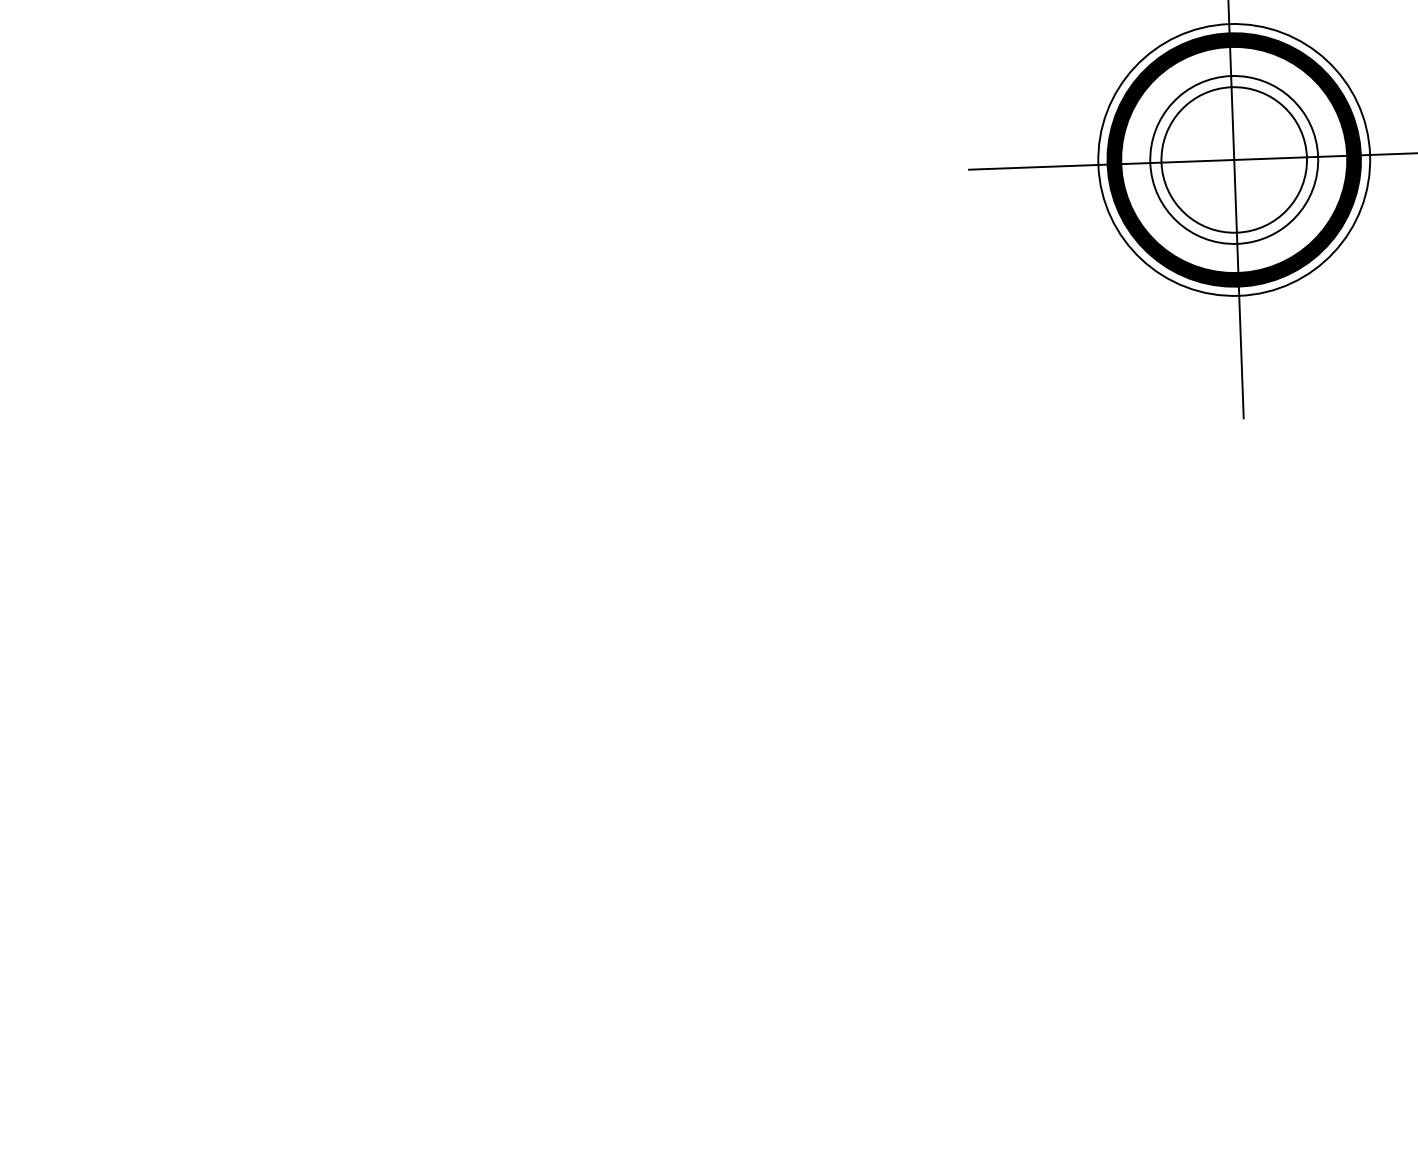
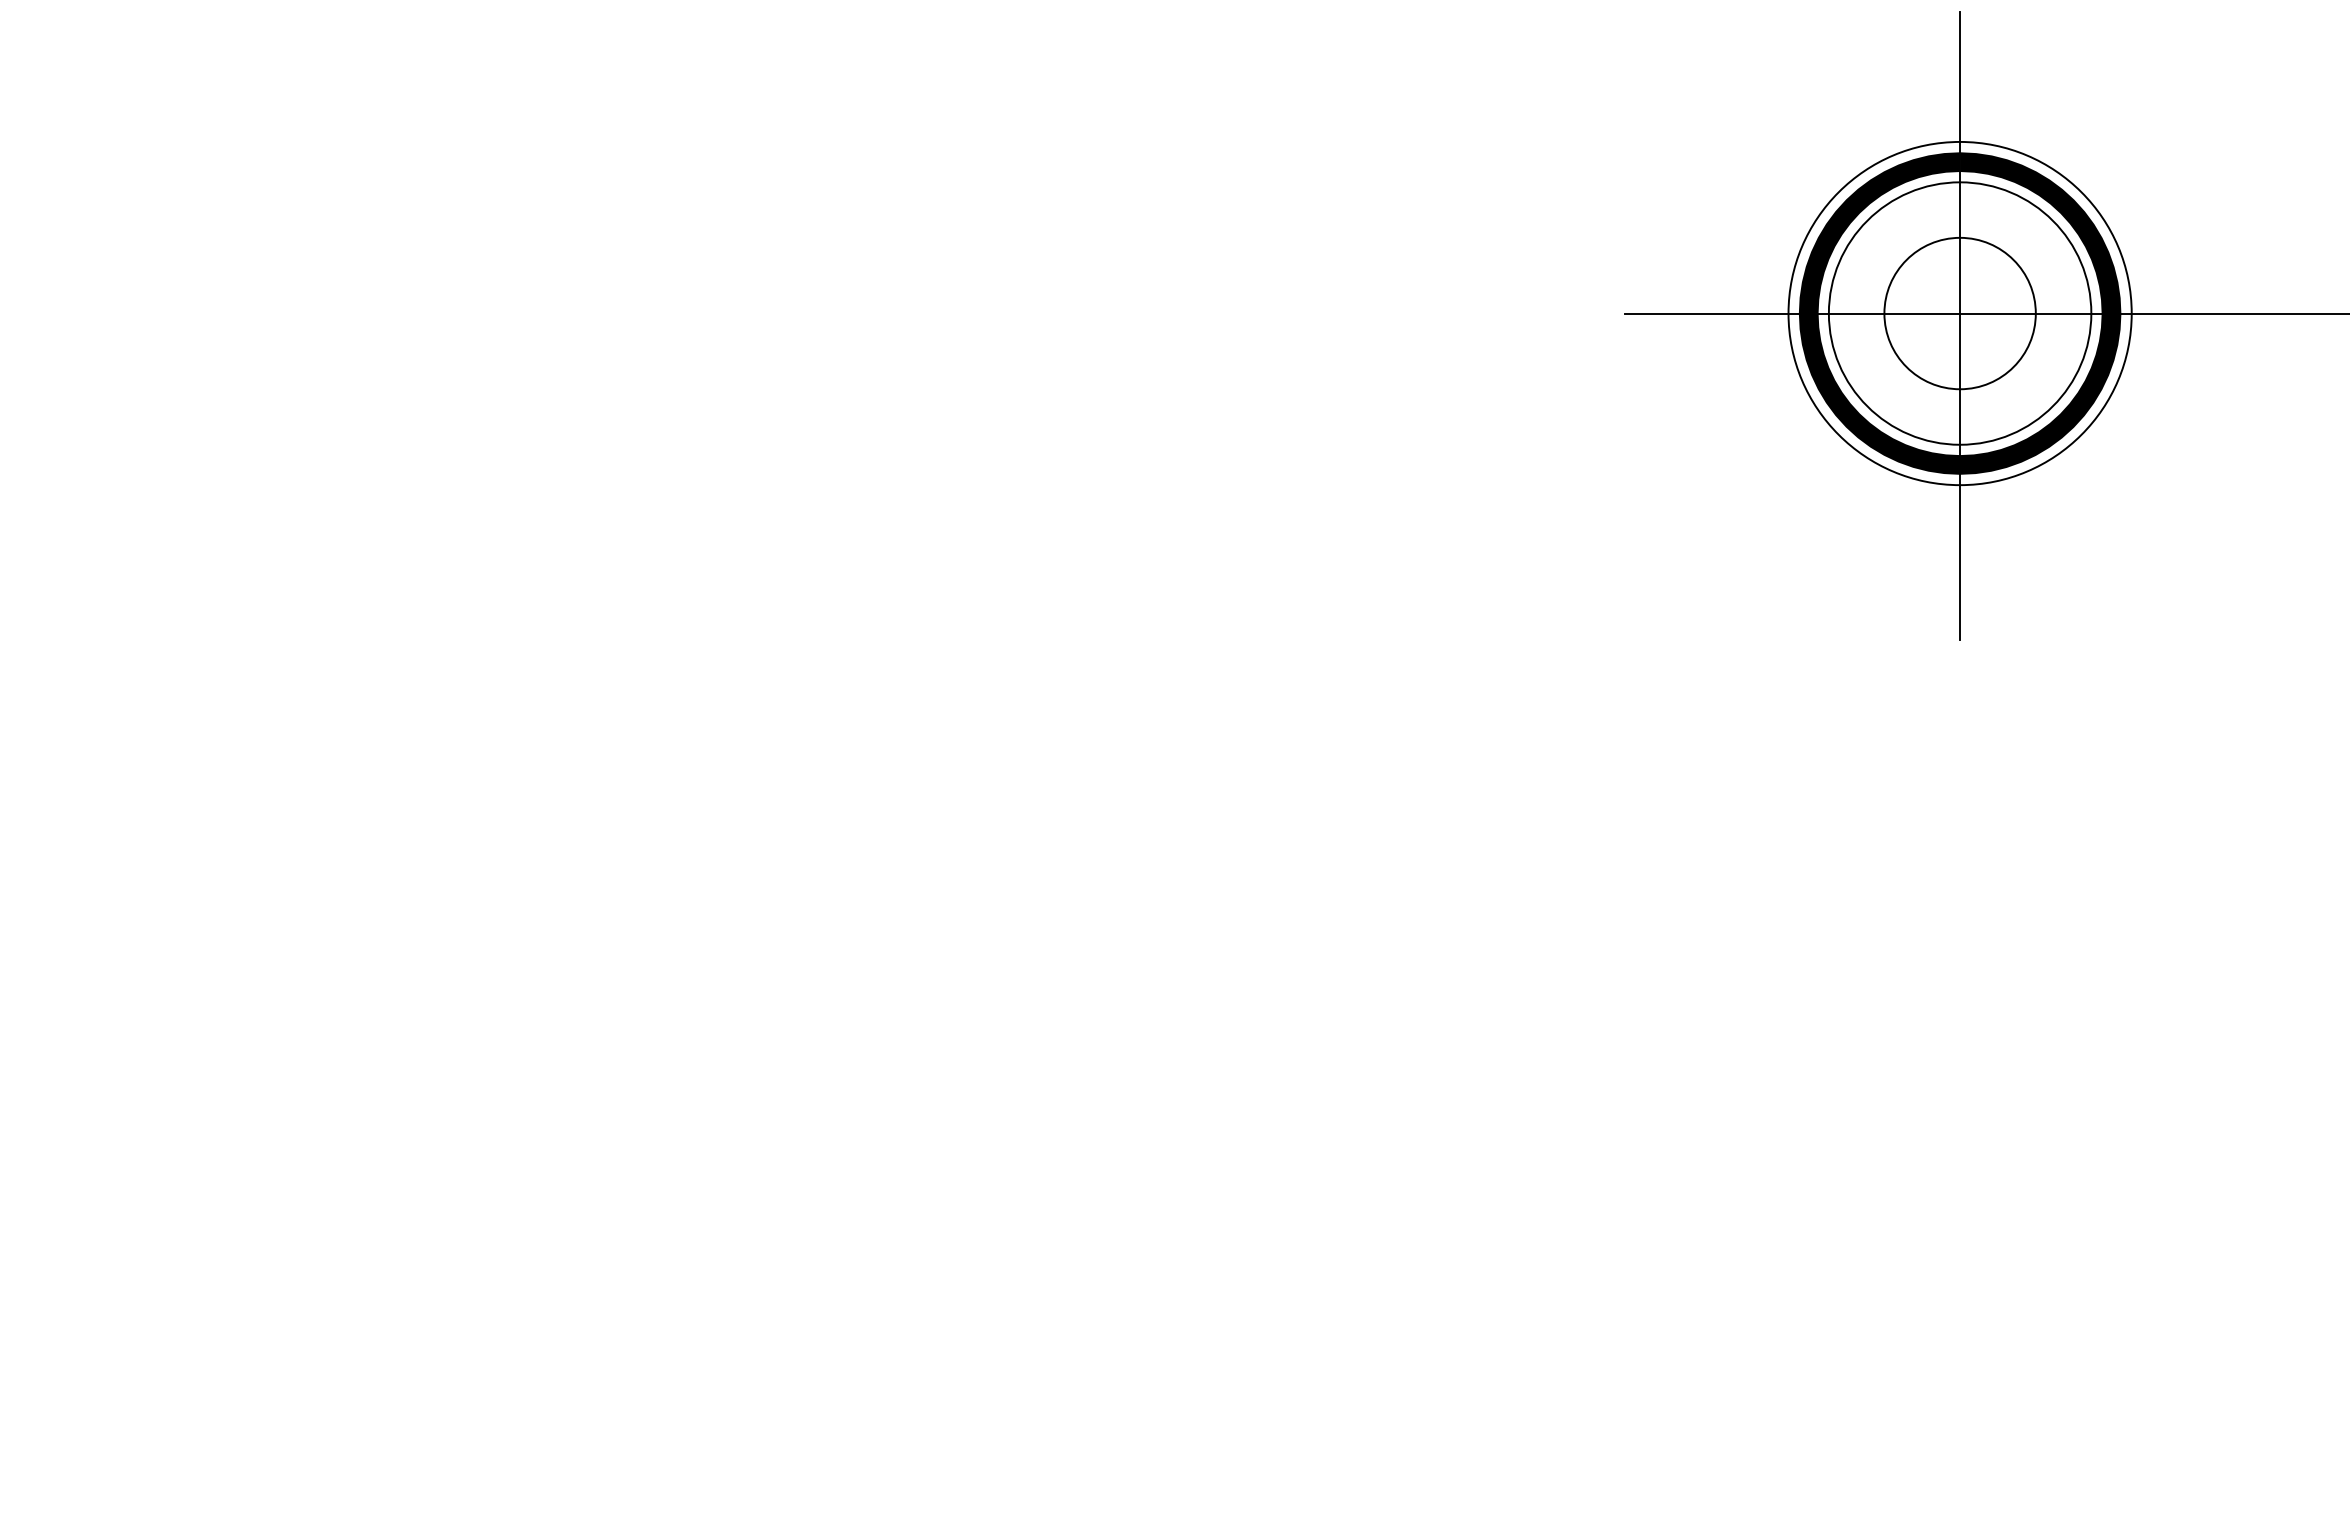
circle: (1233, 159) -> (1959, 313), size x0.71
circle: (1233, 159) -> (1959, 313), size x1.43

